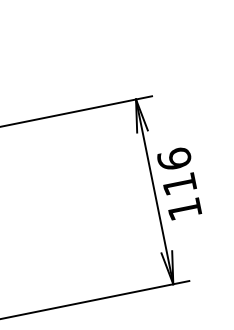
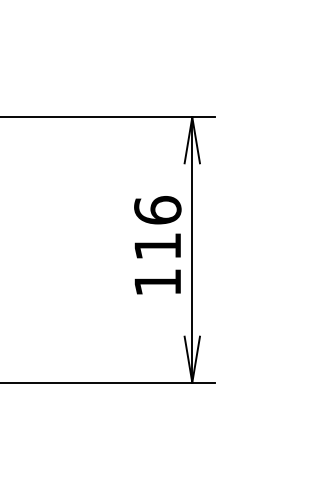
text: (179, 183) -> (157, 245), moved

